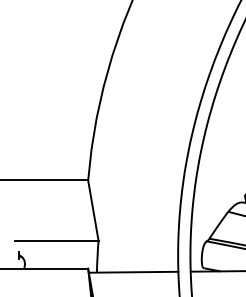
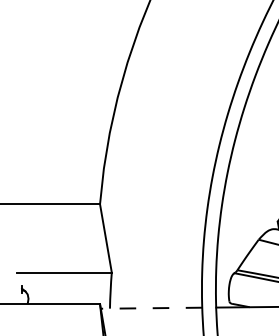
line: (133, 272) -> (151, 308), solid -> dashed

